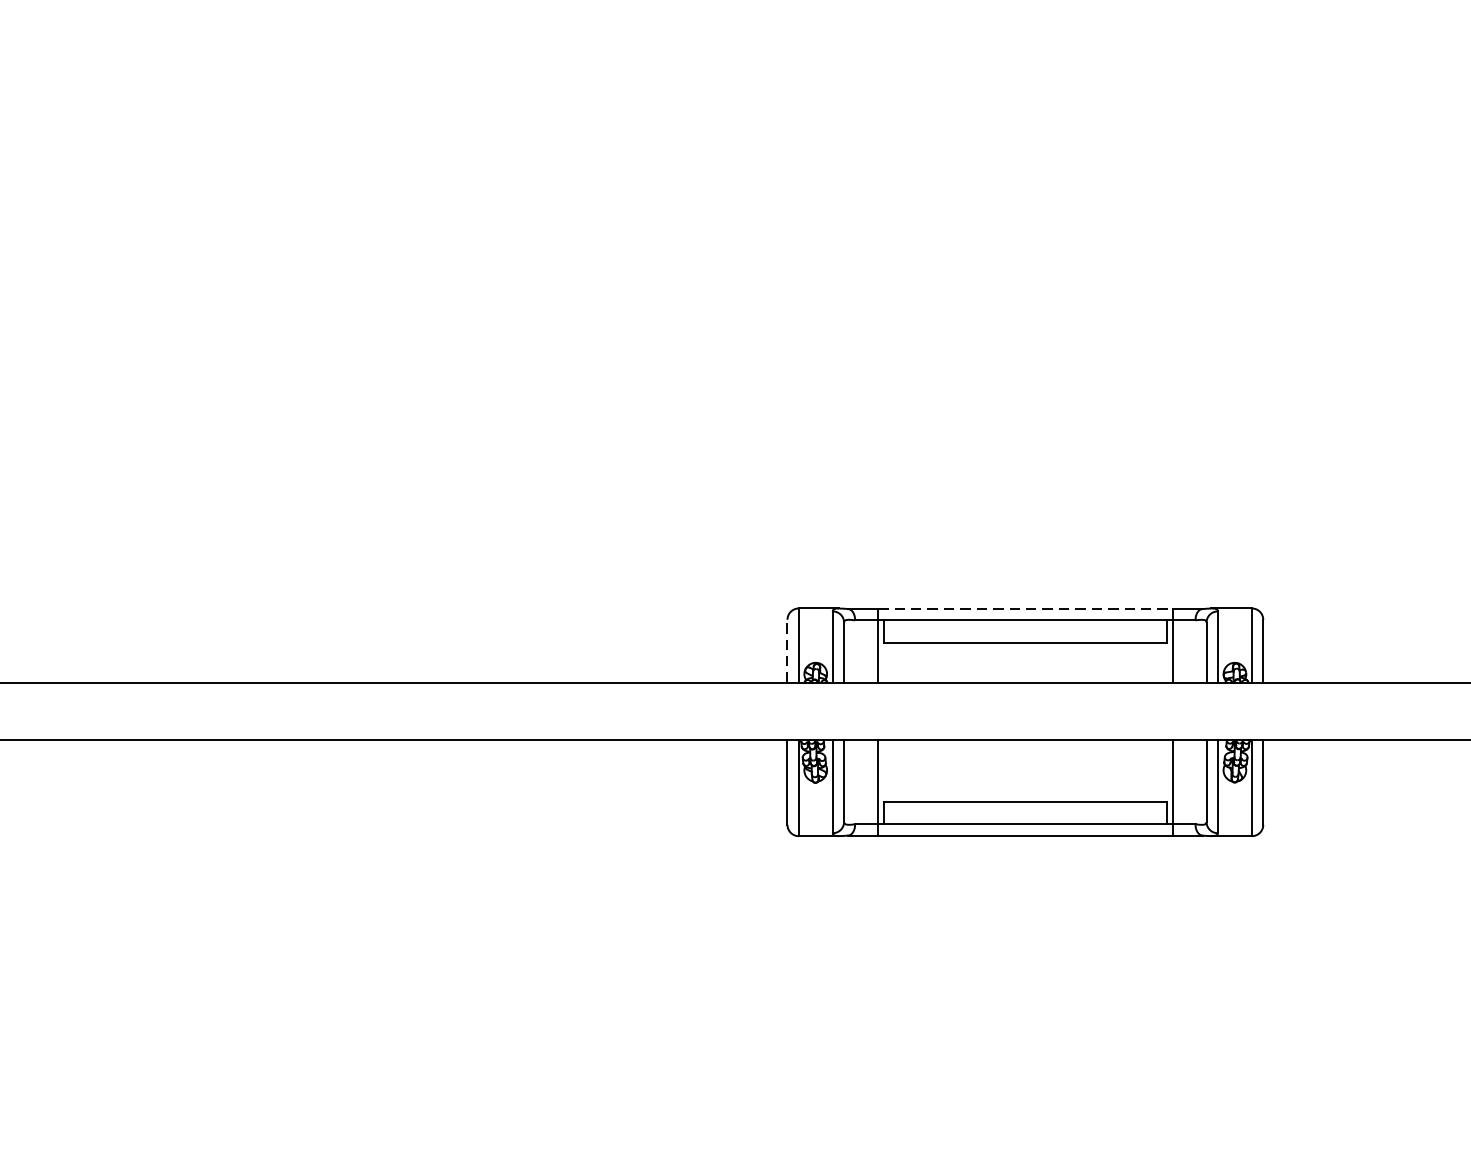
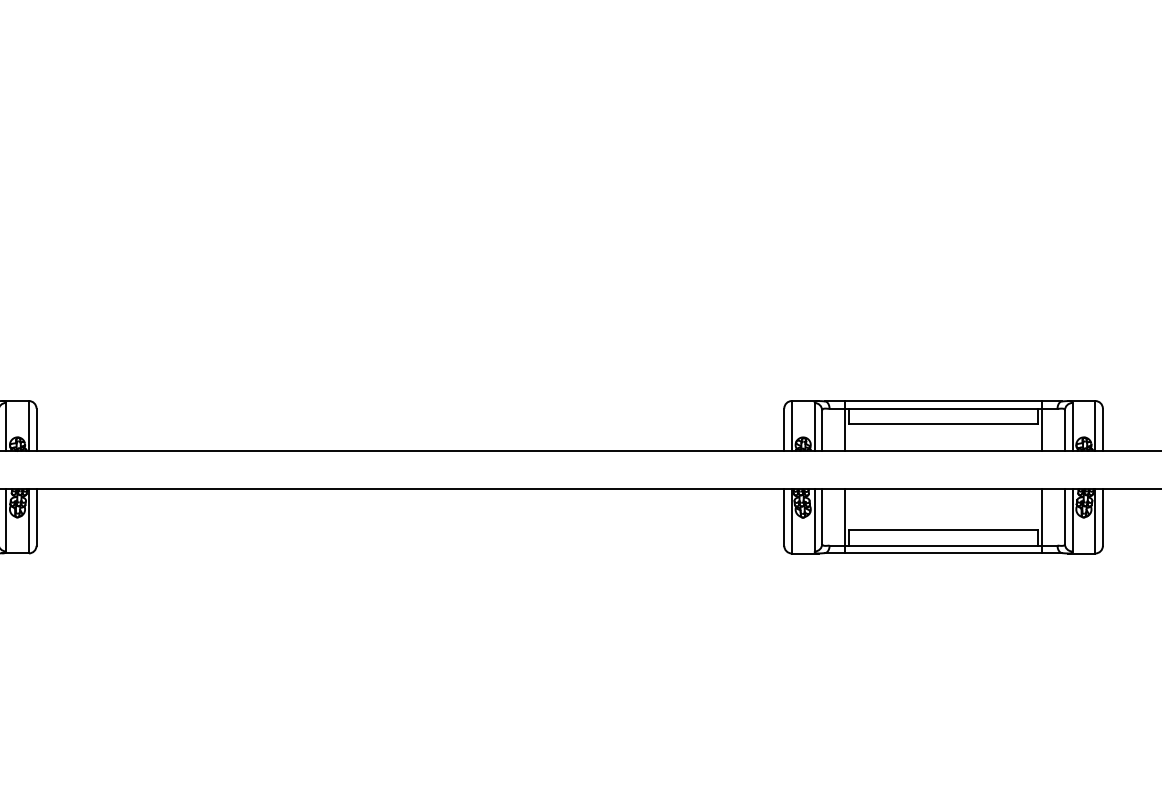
line: (1025, 609) -> (943, 401), dashed -> solid
line: (787, 650) -> (784, 429), dashed -> solid

